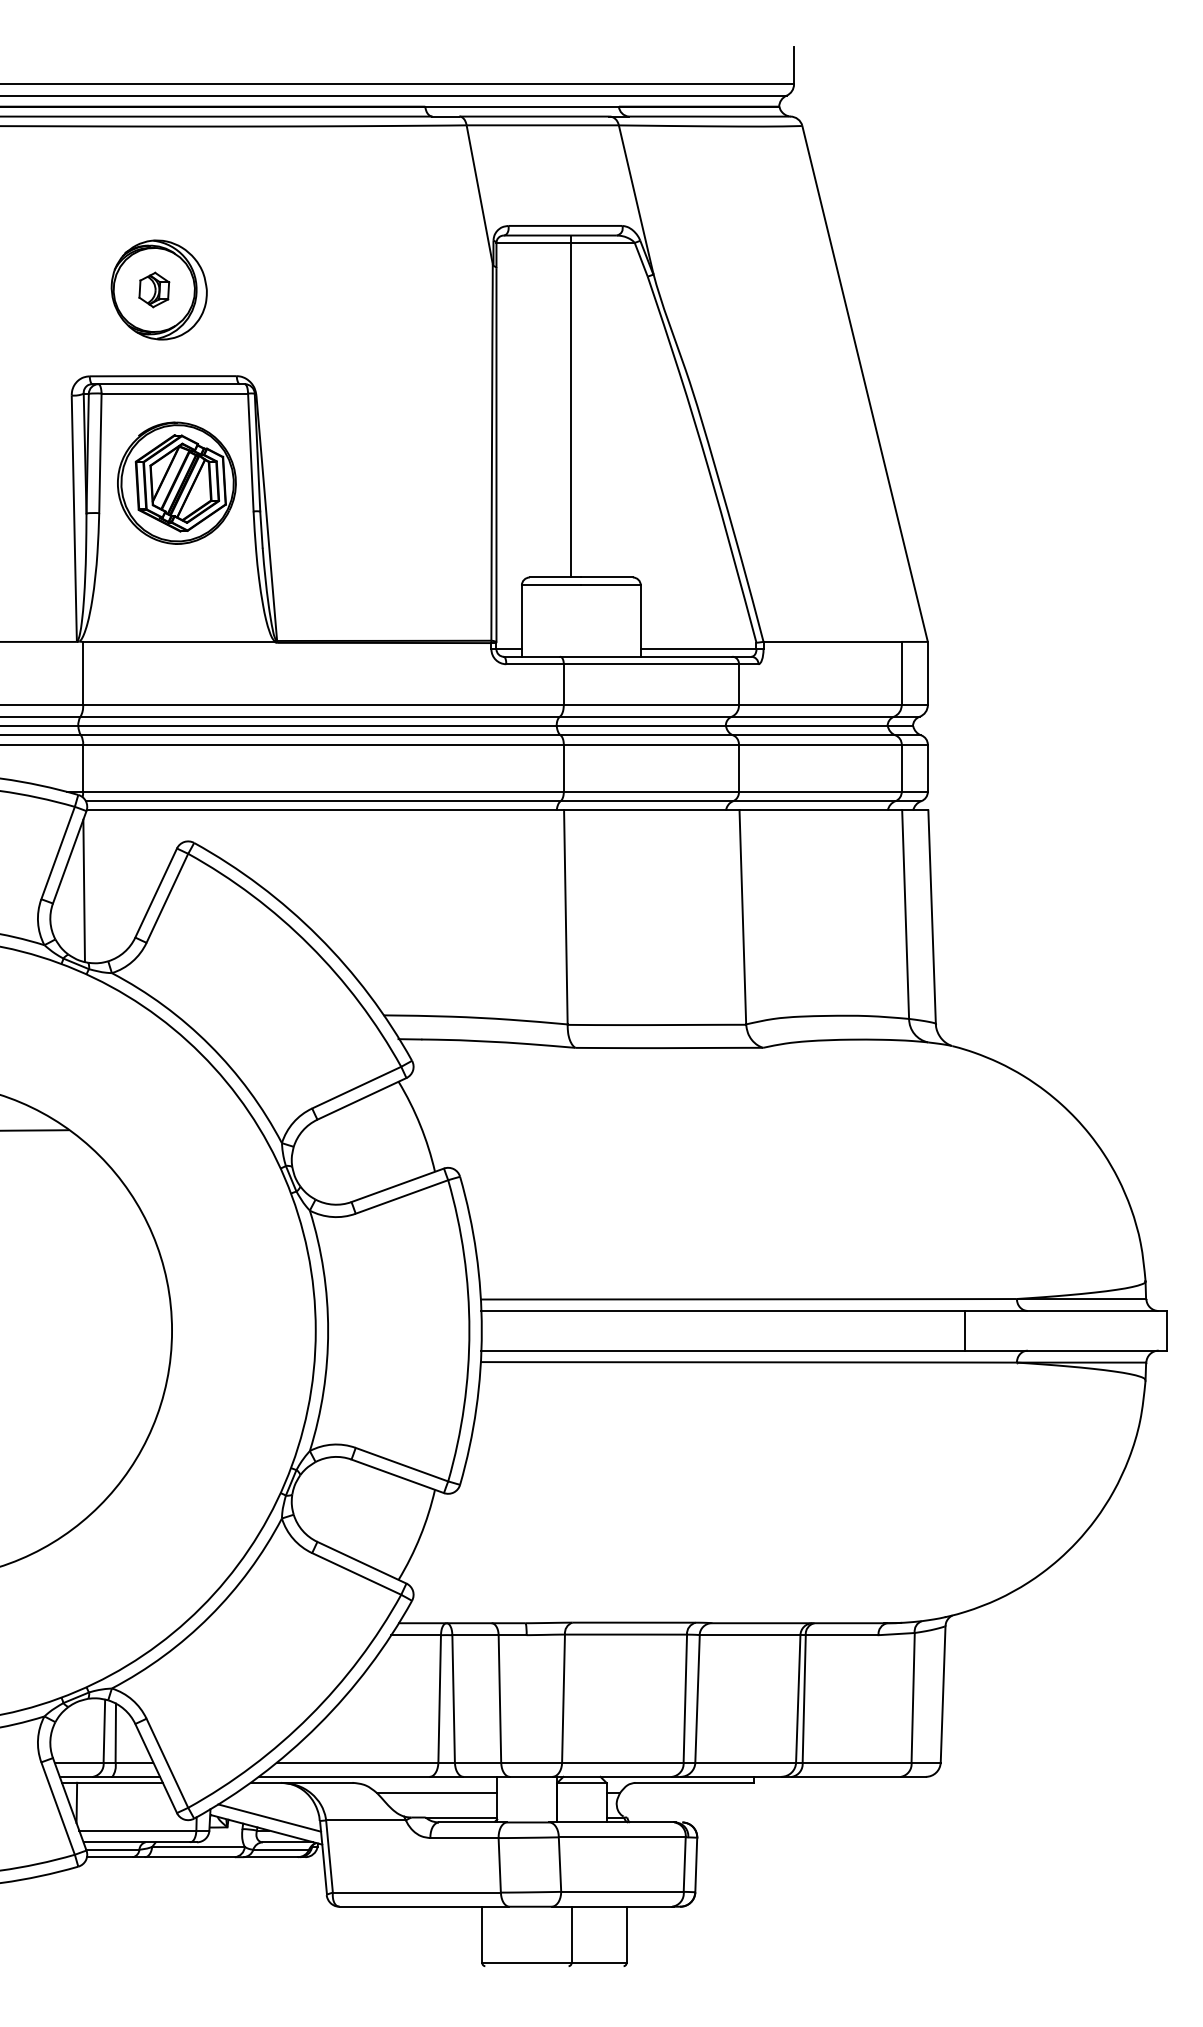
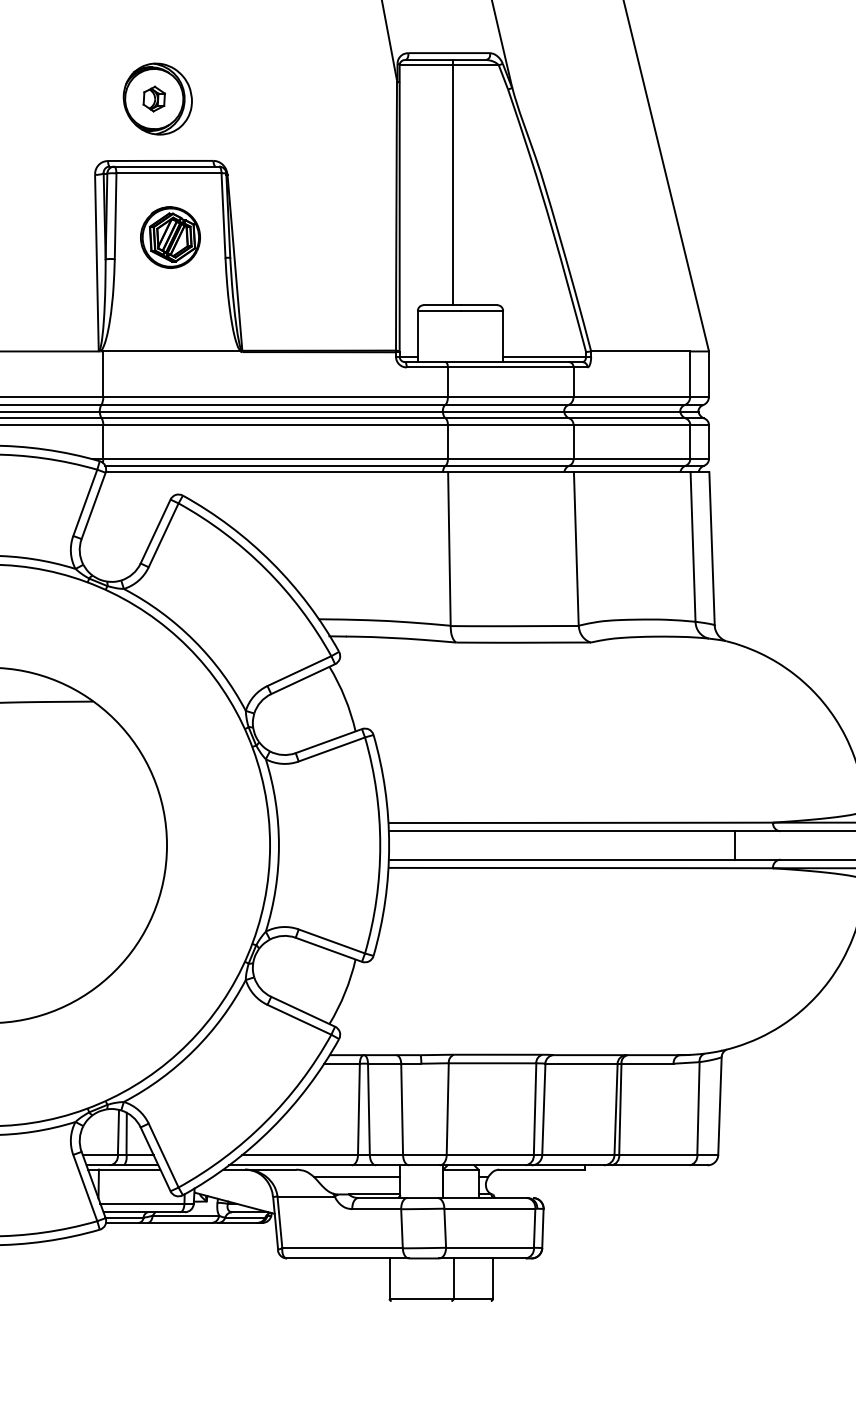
part: (176, 482) -> (170, 237), size x0.7
line: (83, 890) -> (103, 529), removed
line: (269, 1817) -> (236, 1194), removed

